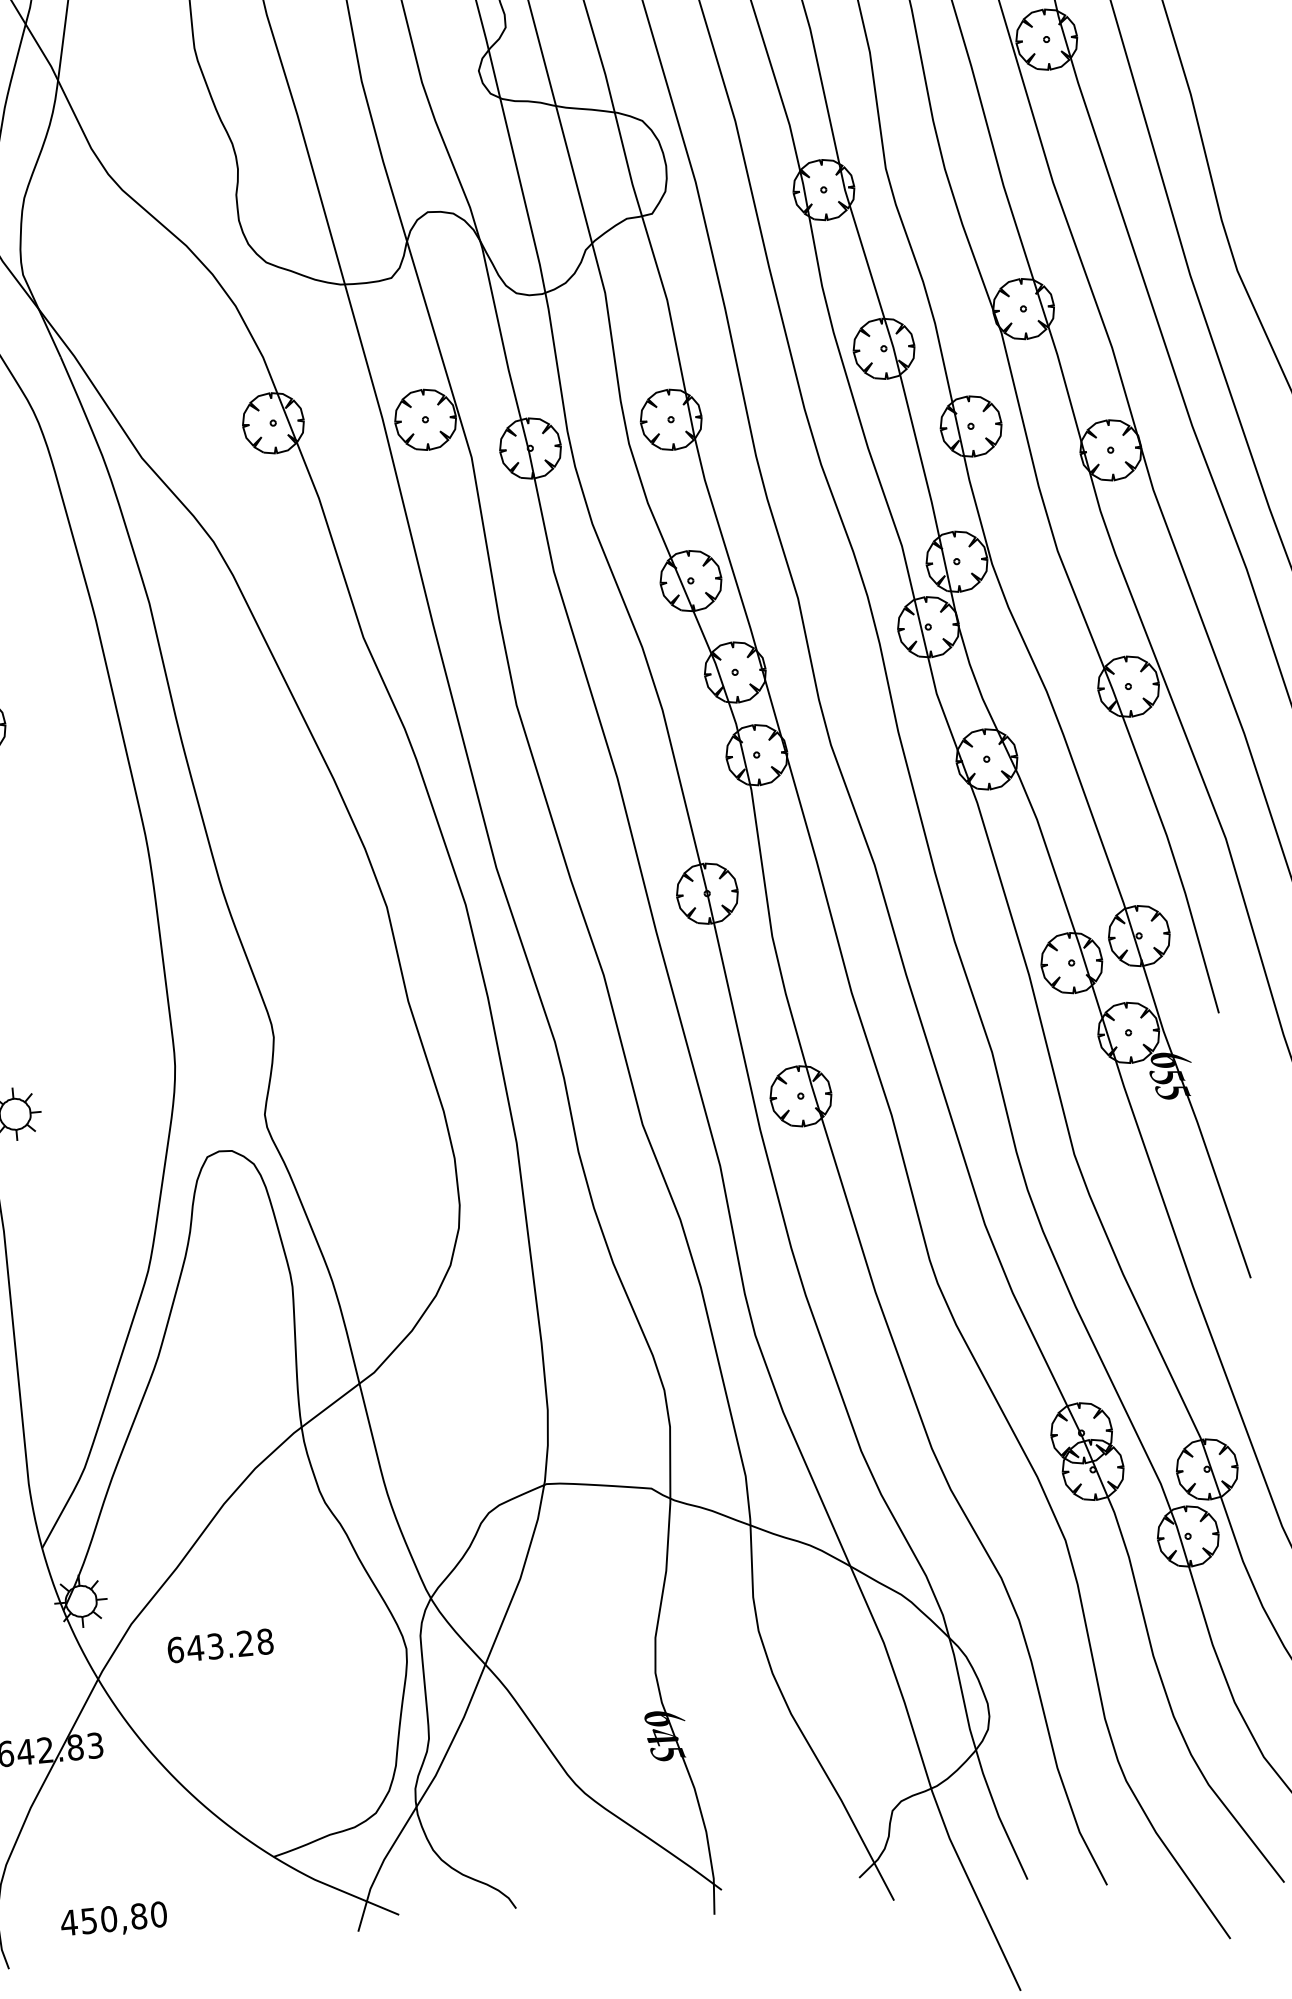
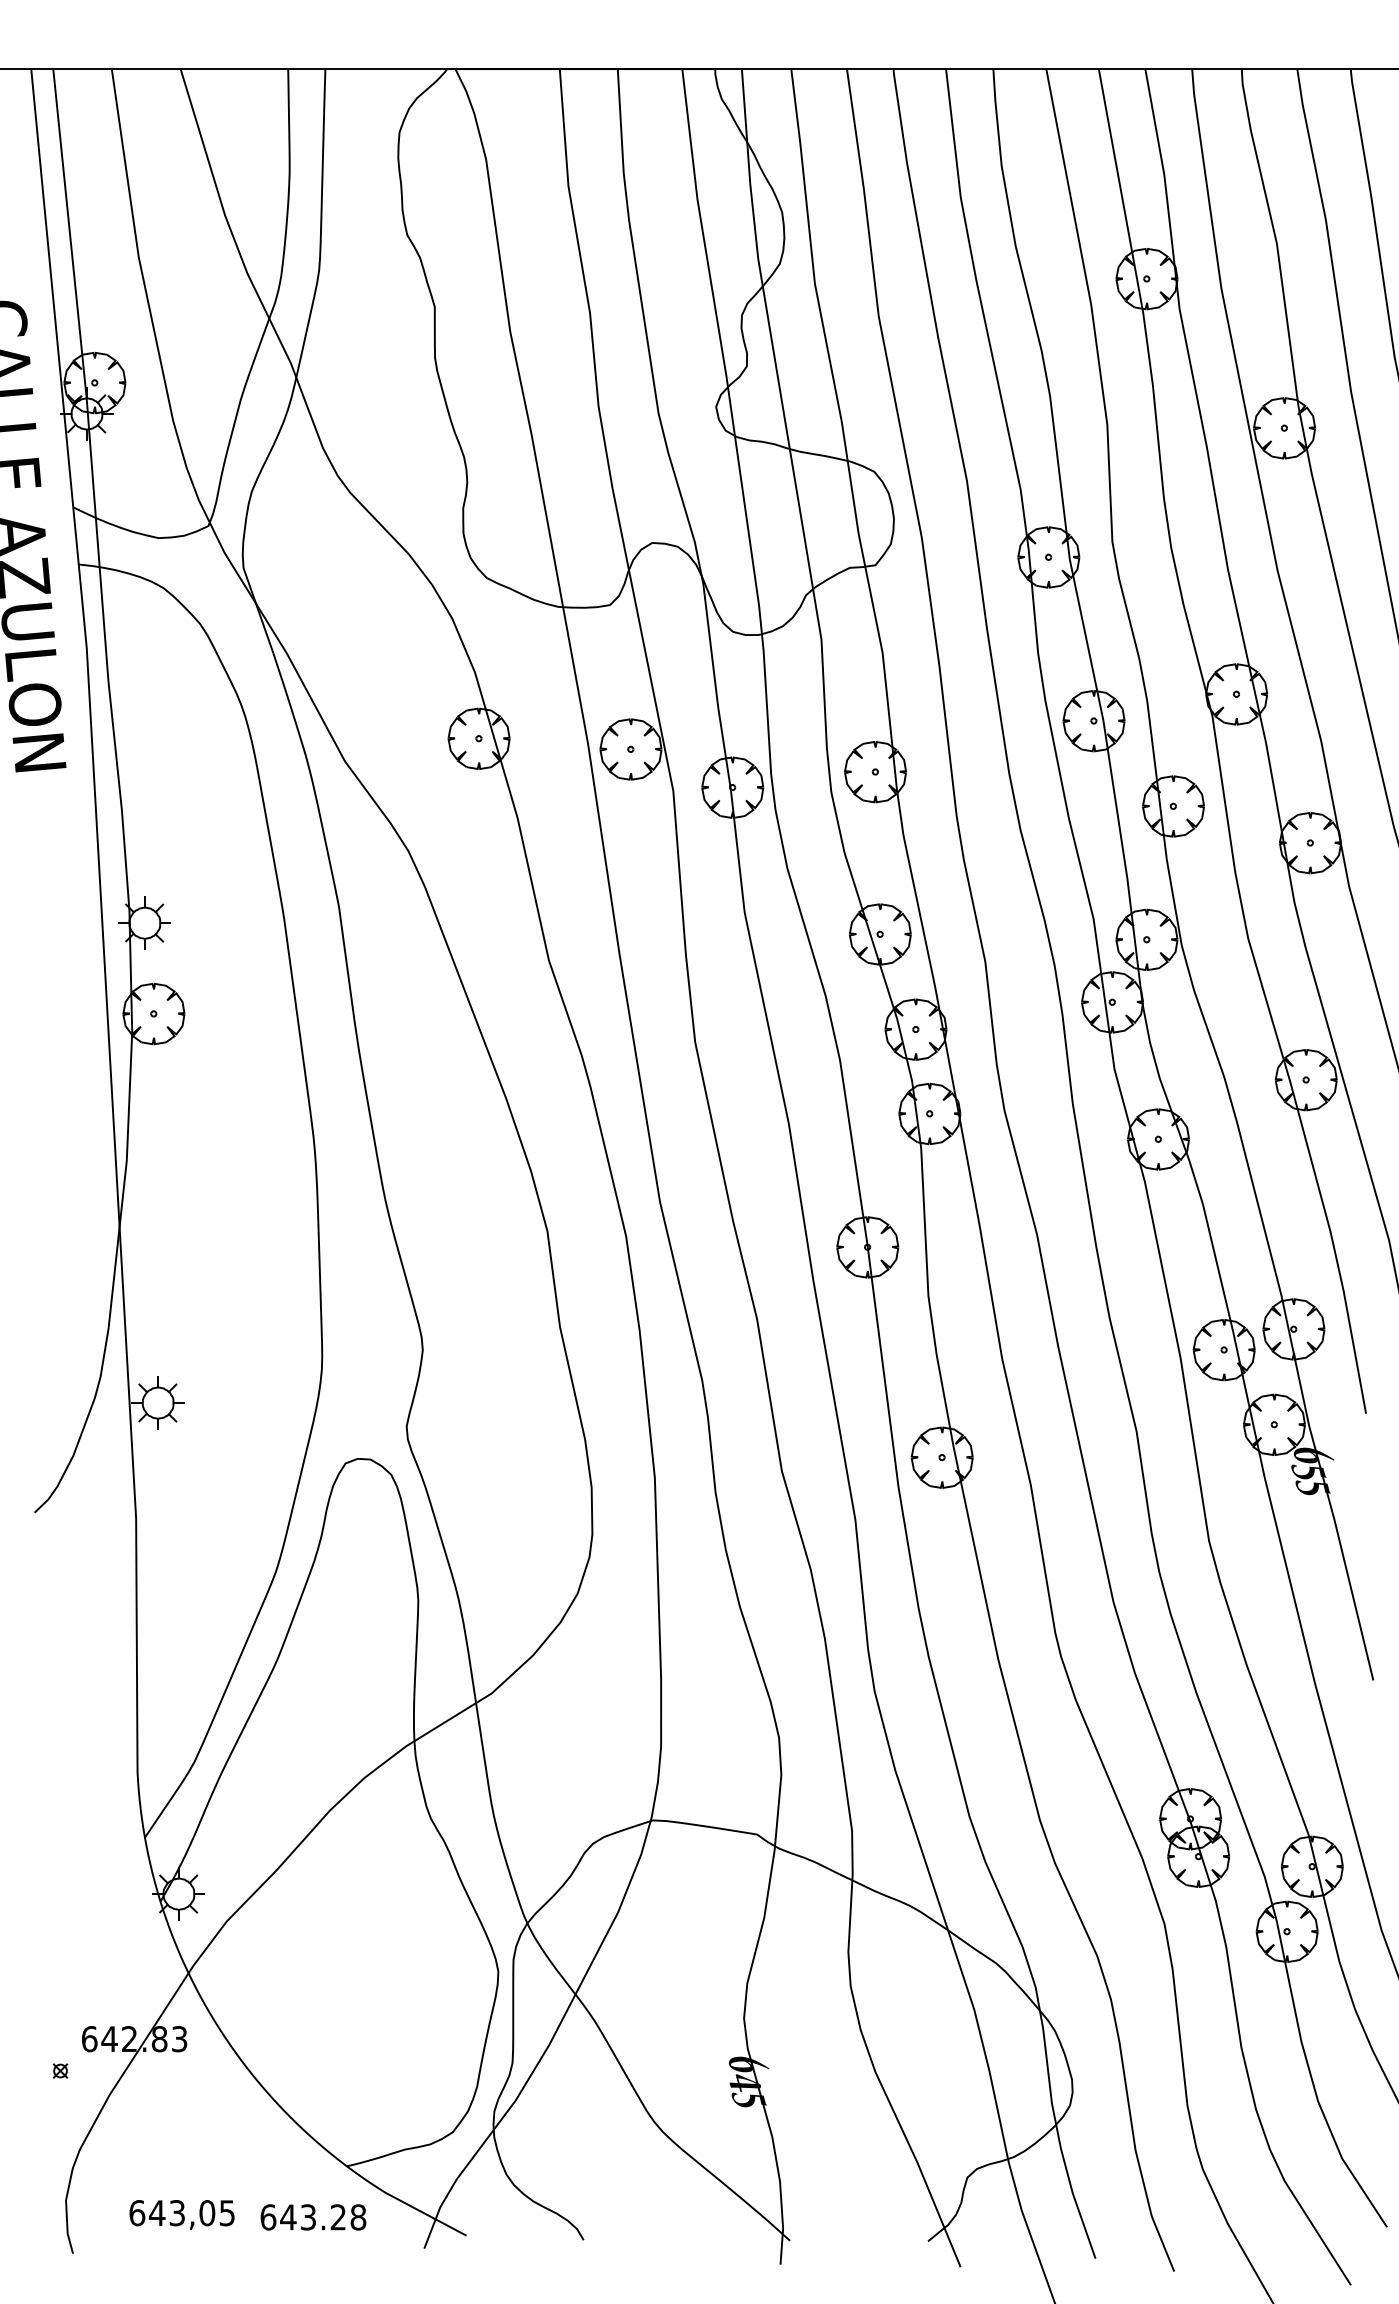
text: (220, 1646) -> (313, 2217), moved
text: (113, 1919) -> (181, 2213), 450,80 -> 643,05

